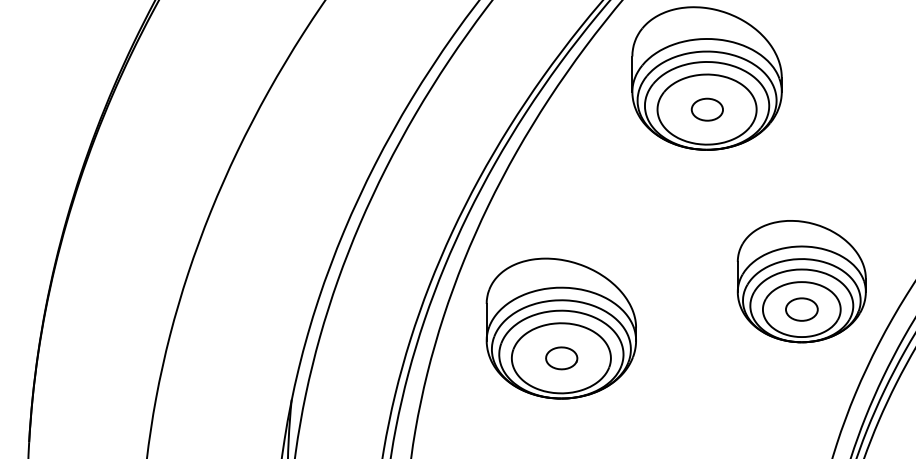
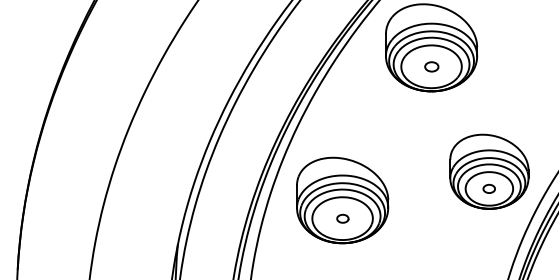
part: (706, 109) -> (431, 66), size x0.7
part: (800, 308) -> (488, 188), size x0.6
part: (561, 358) -> (342, 218), size x0.6

